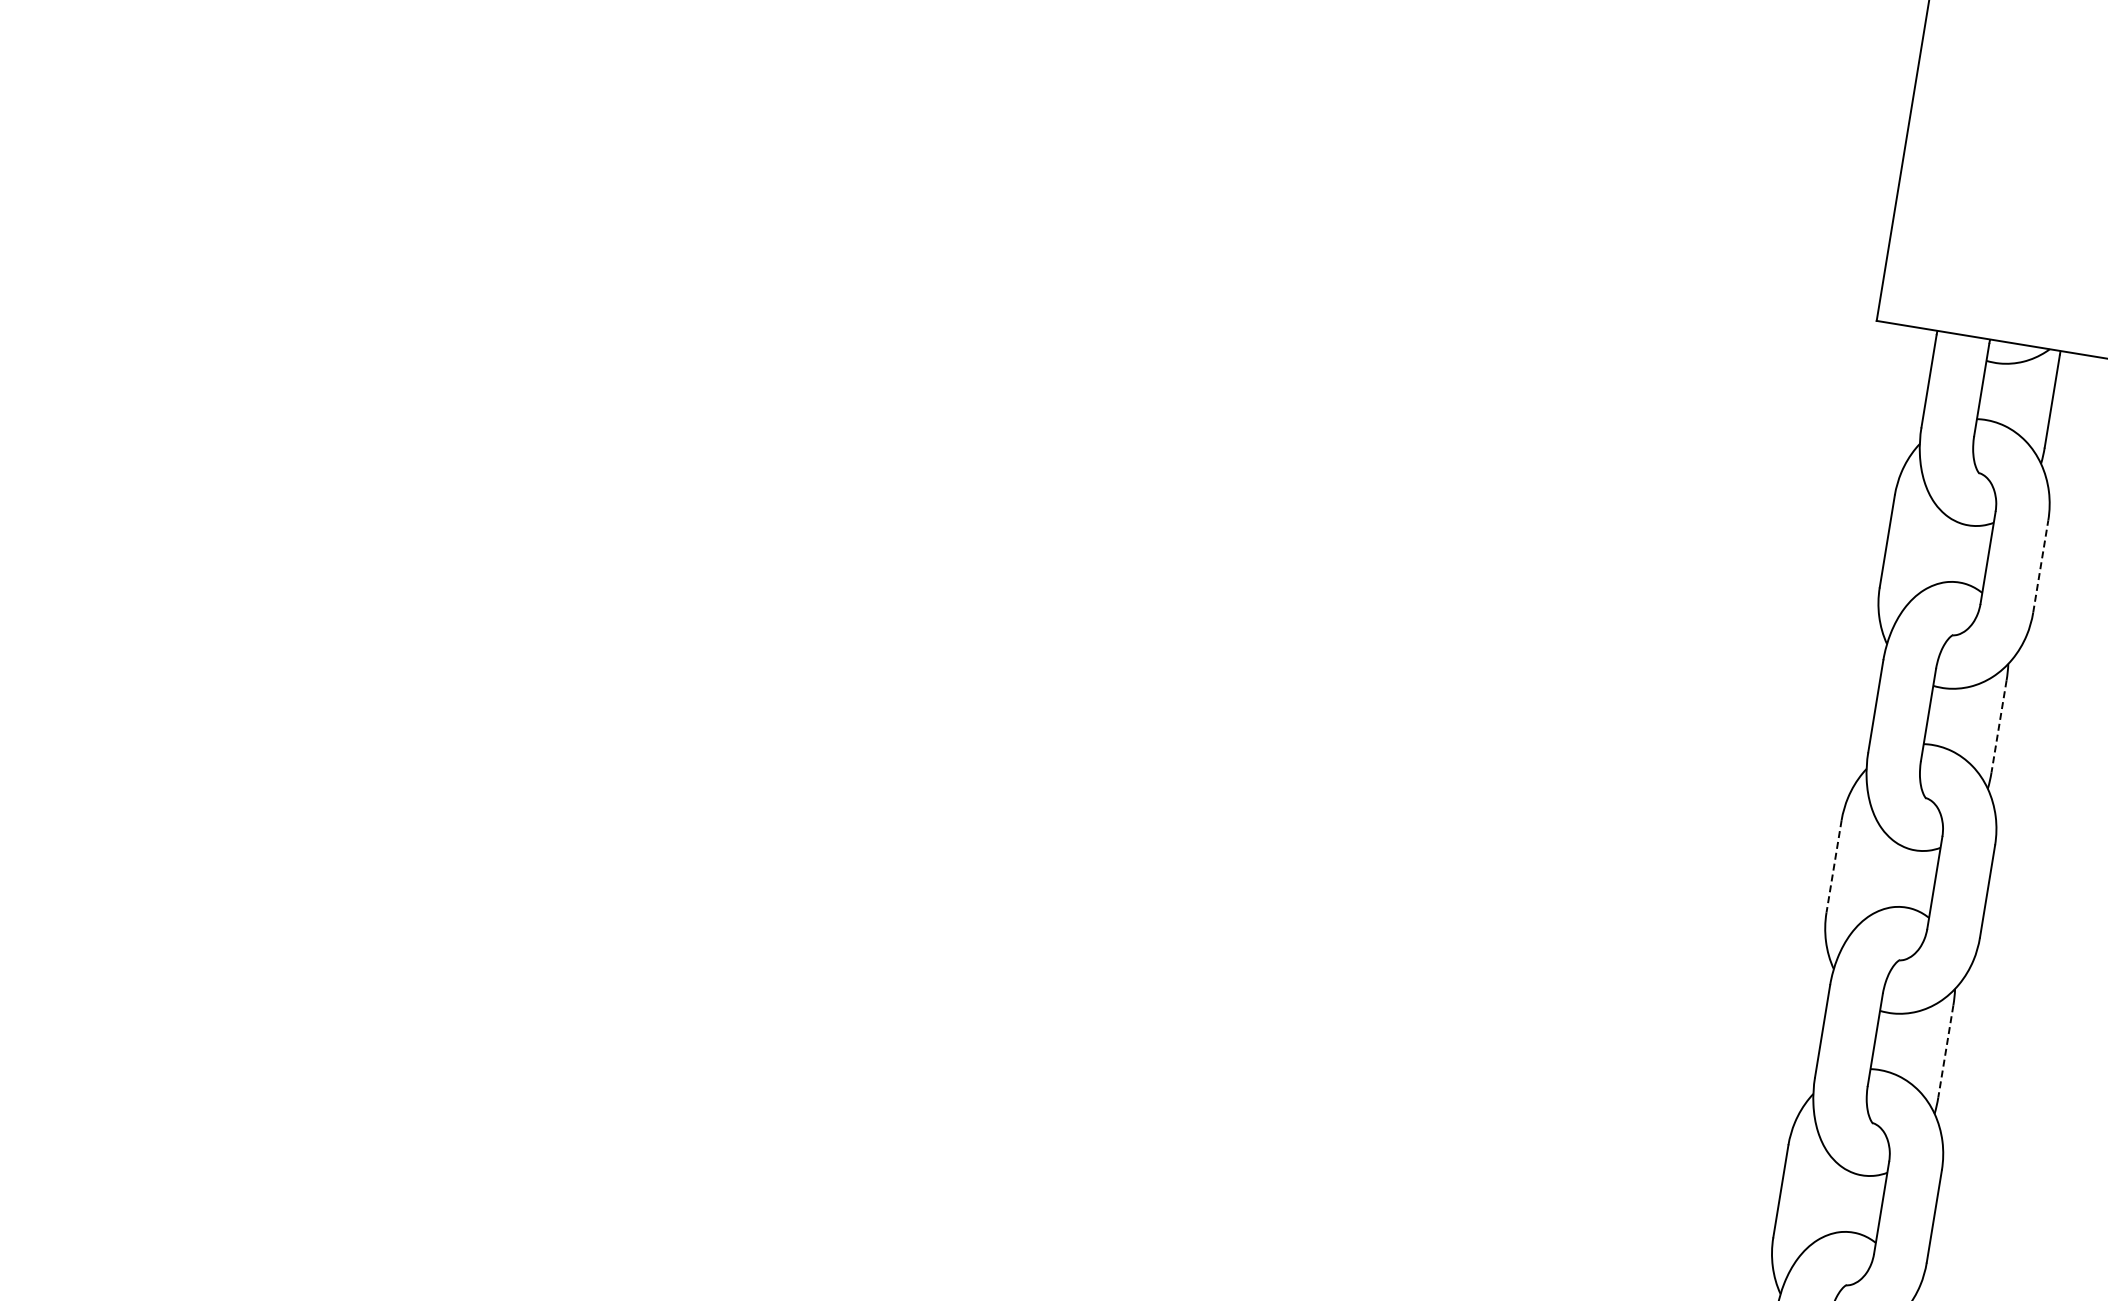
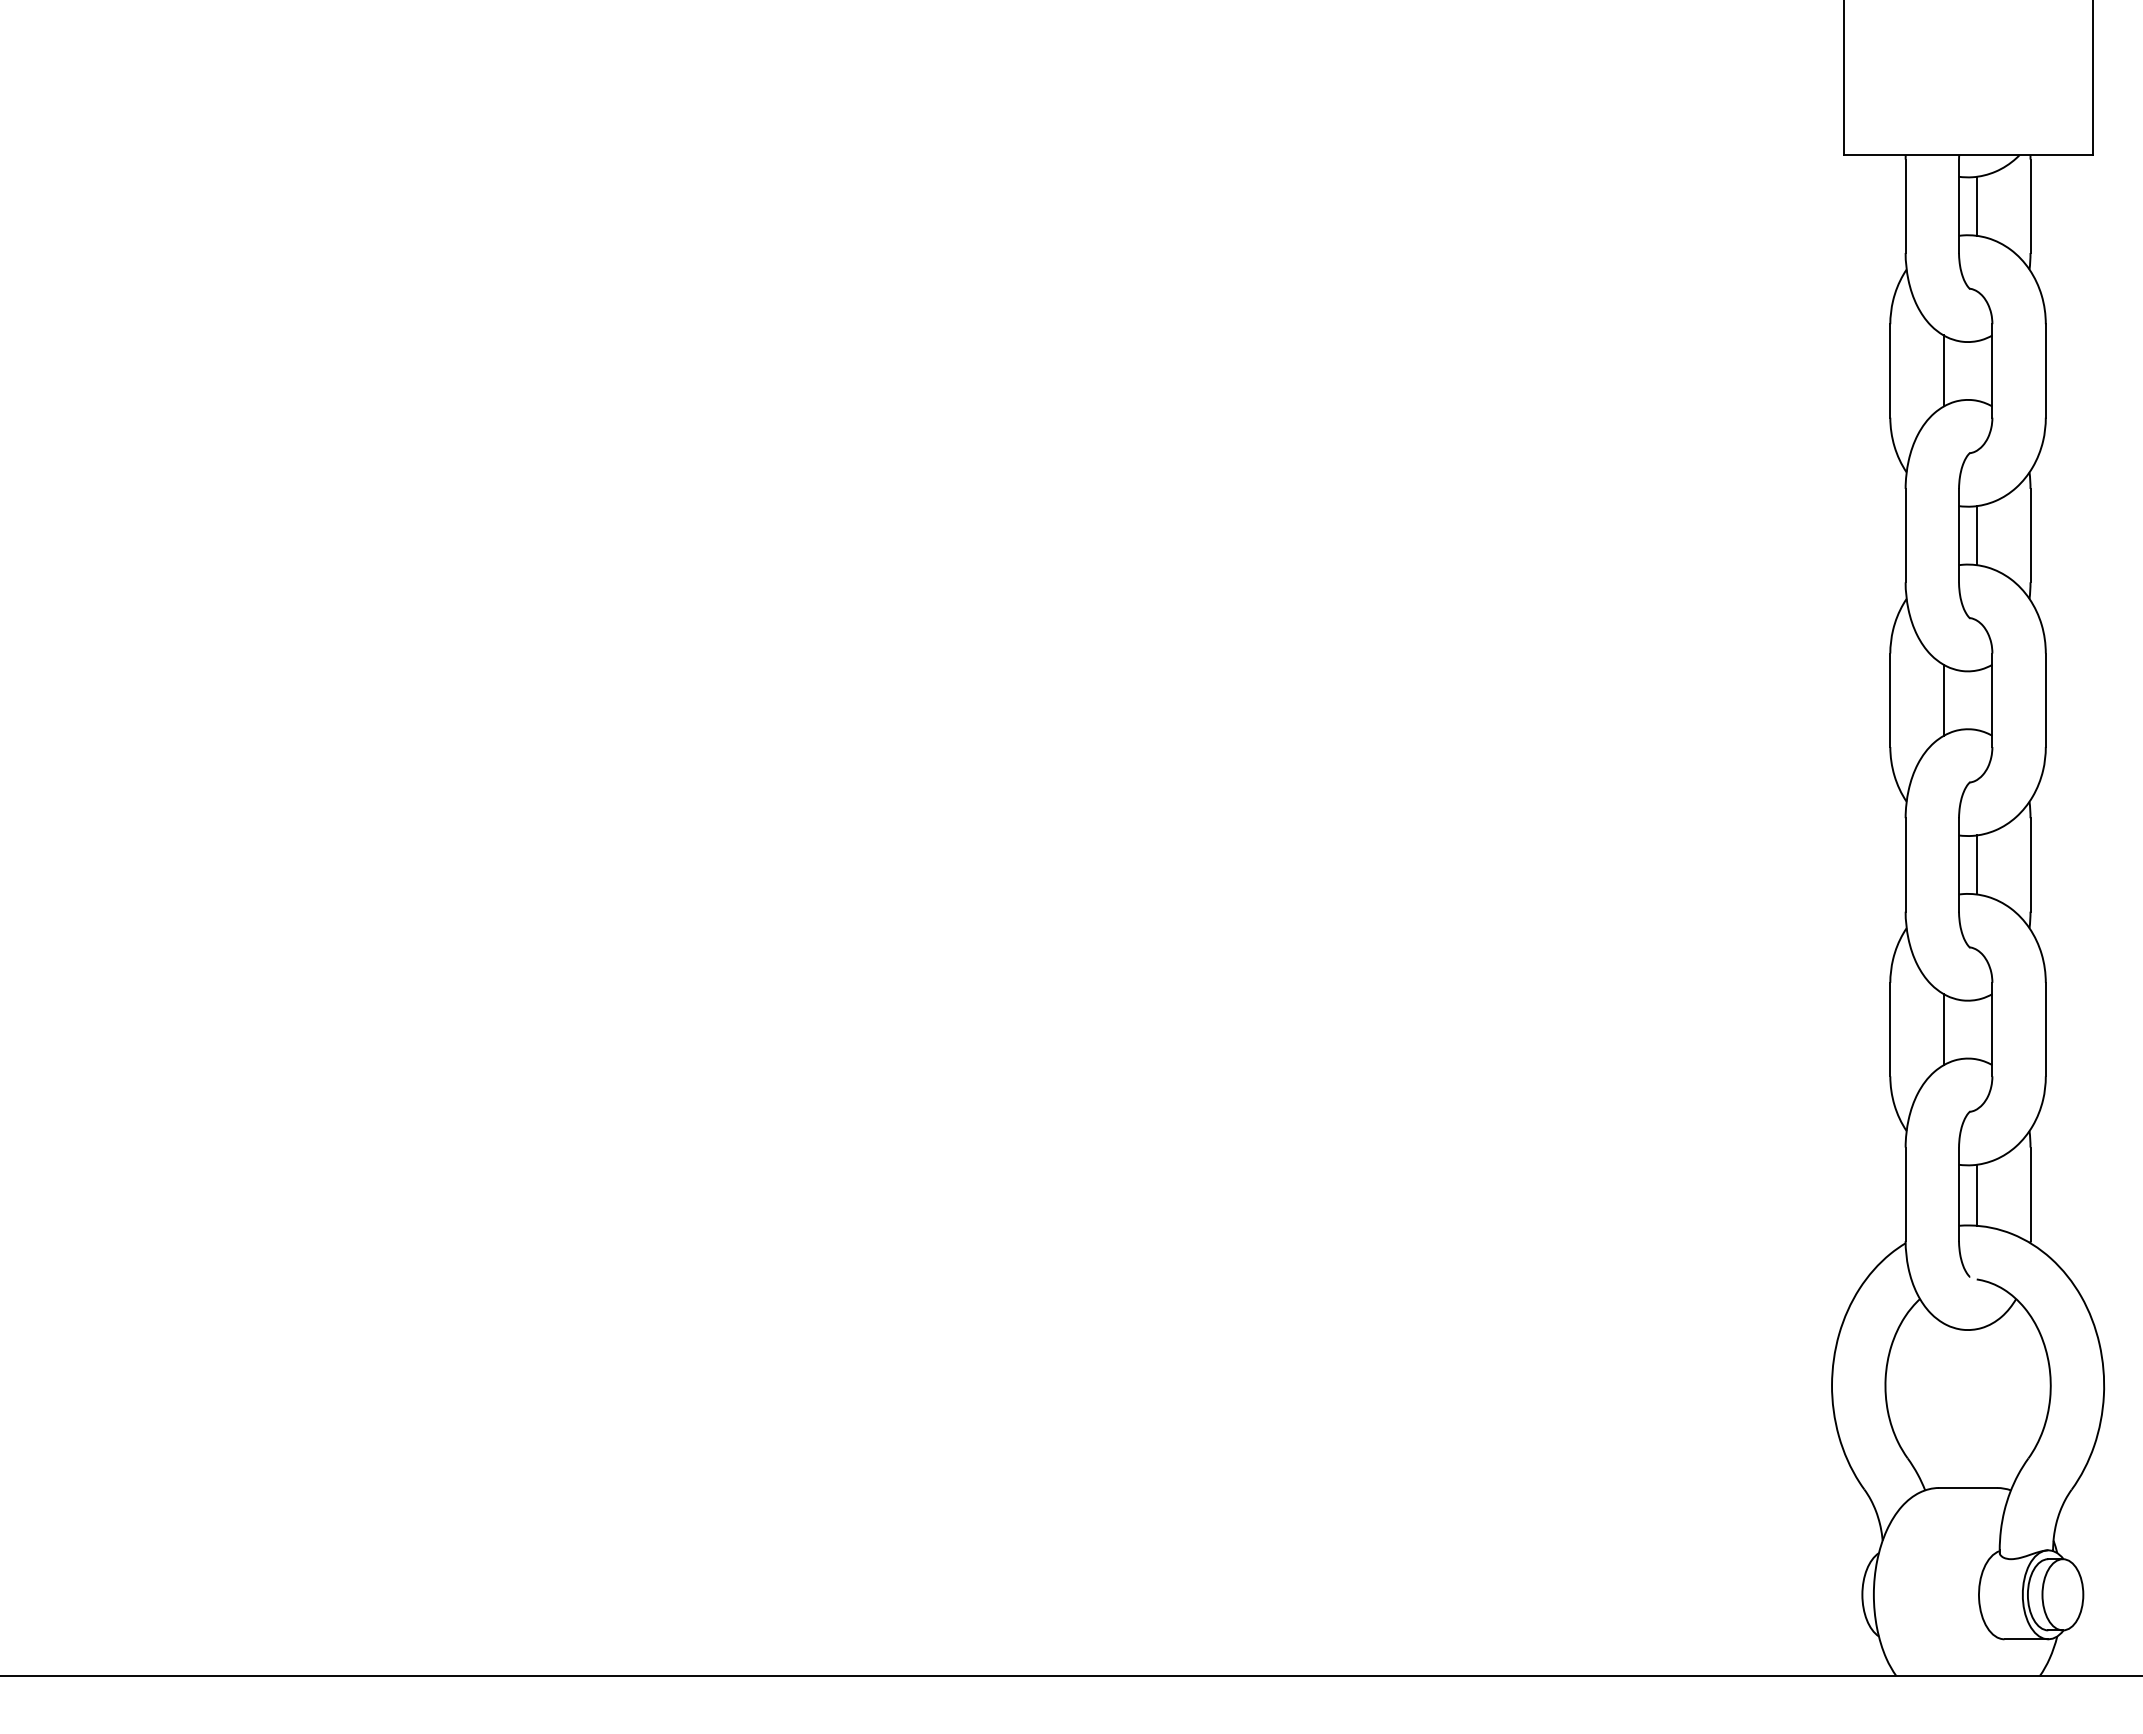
line: (2000, 392) -> (1977, 205), added
line: (1939, 549) -> (1943, 370), added
line: (2040, 565) -> (2045, 370), dashed -> solid
line: (1946, 717) -> (1977, 535), added
line: (1999, 726) -> (2030, 535), dashed -> solid
line: (1834, 866) -> (1890, 700), dashed -> solid
line: (1886, 874) -> (1943, 699), added
line: (1893, 1042) -> (1977, 864), added
line: (1945, 1051) -> (2030, 864), dashed -> solid
line: (1833, 1199) -> (1943, 1029), added

